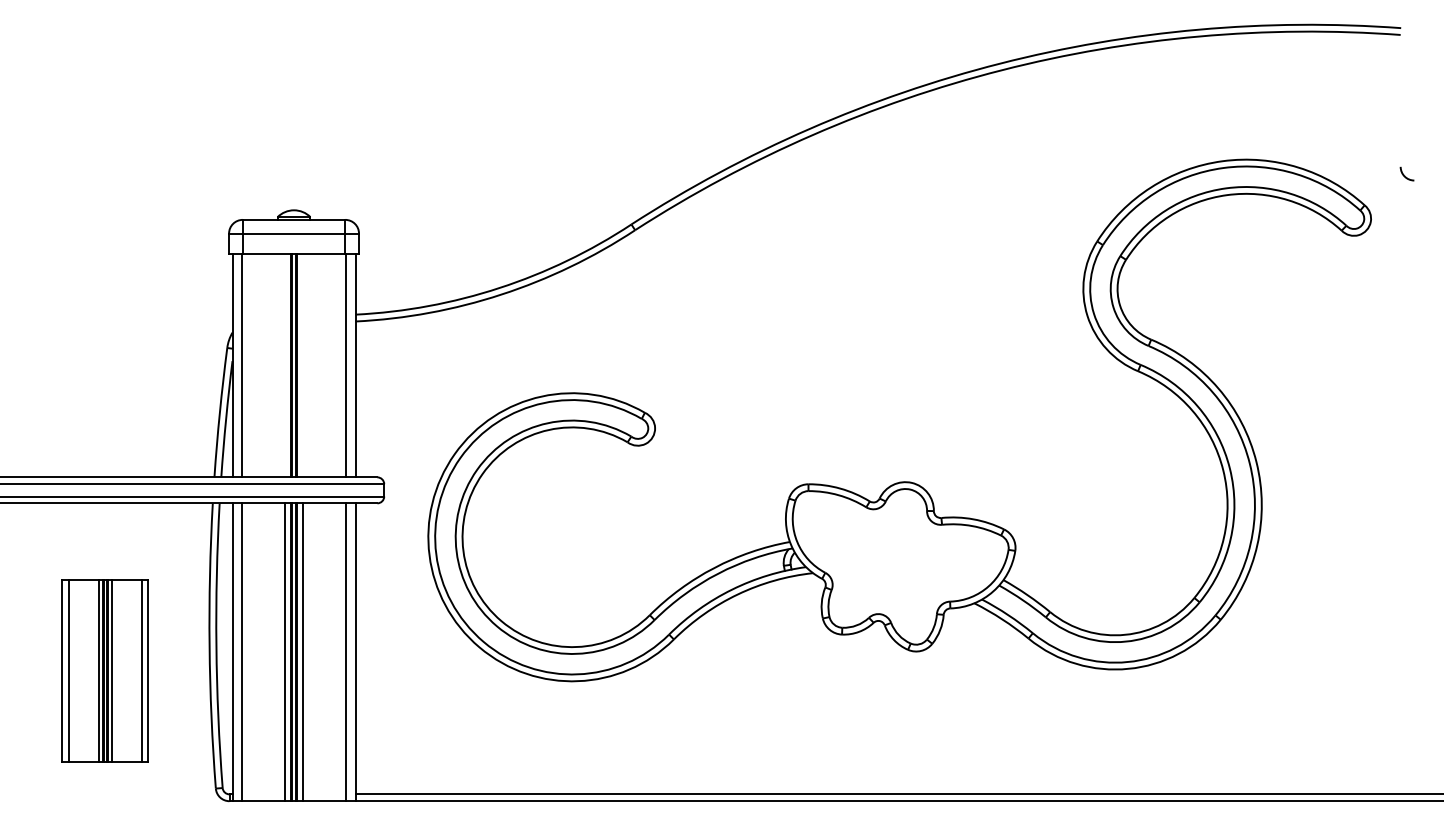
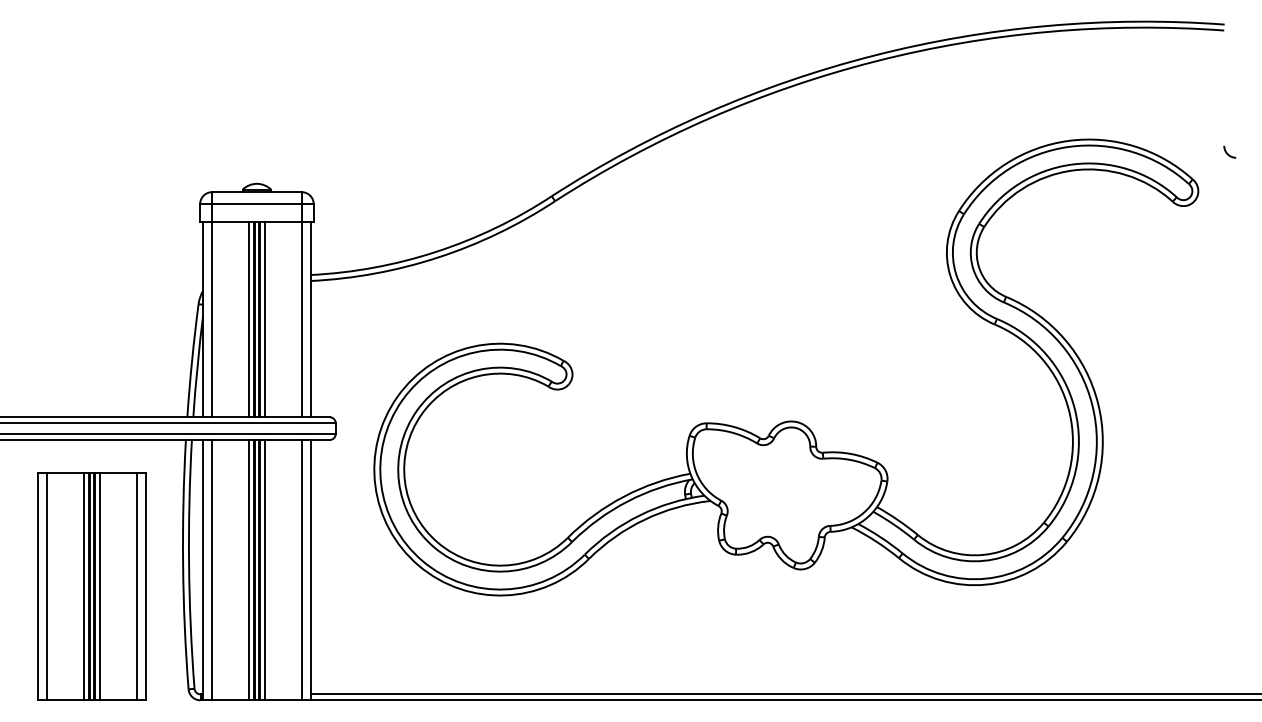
line: (285, 365) -> (249, 319), added
line: (302, 365) -> (264, 319), added
part: (105, 670) -> (92, 586), size x1.43

